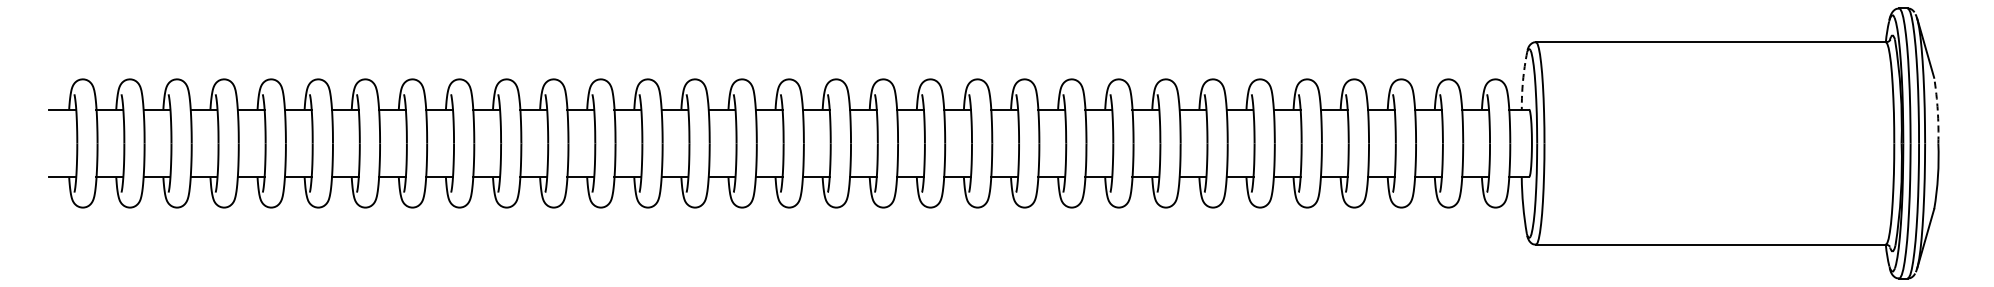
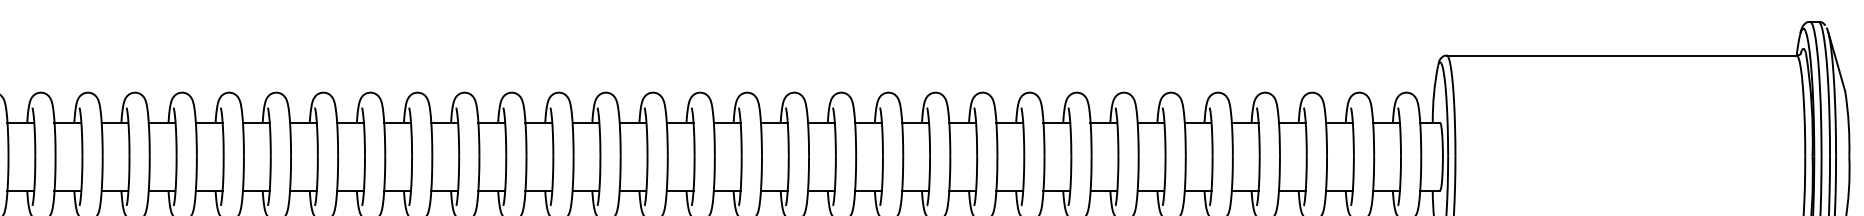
arc: (1523, 80) -> (1434, 93), dashed -> solid
arc: (1937, 110) -> (1848, 123), dashed -> solid

